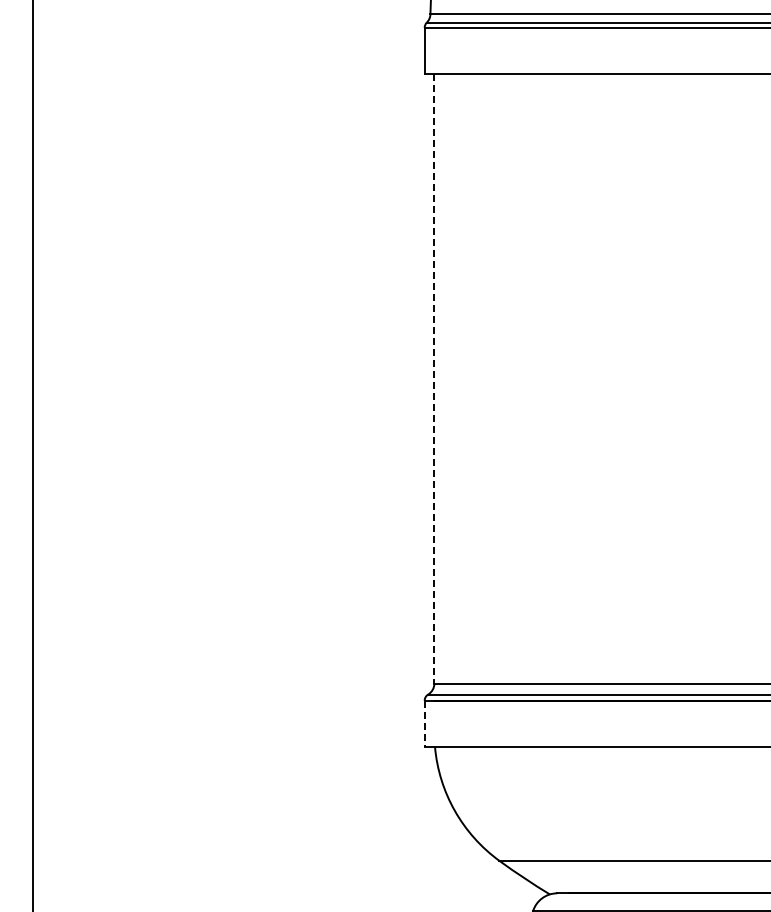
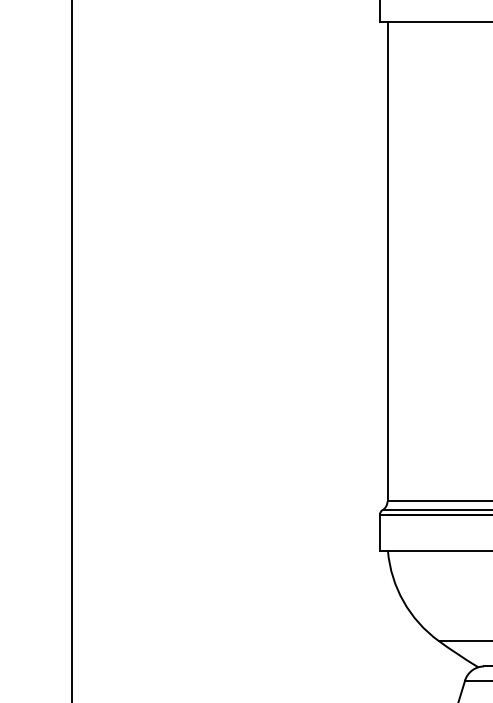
line: (434, 378) -> (387, 261), dashed -> solid
line: (424, 724) -> (379, 533), dashed -> solid

